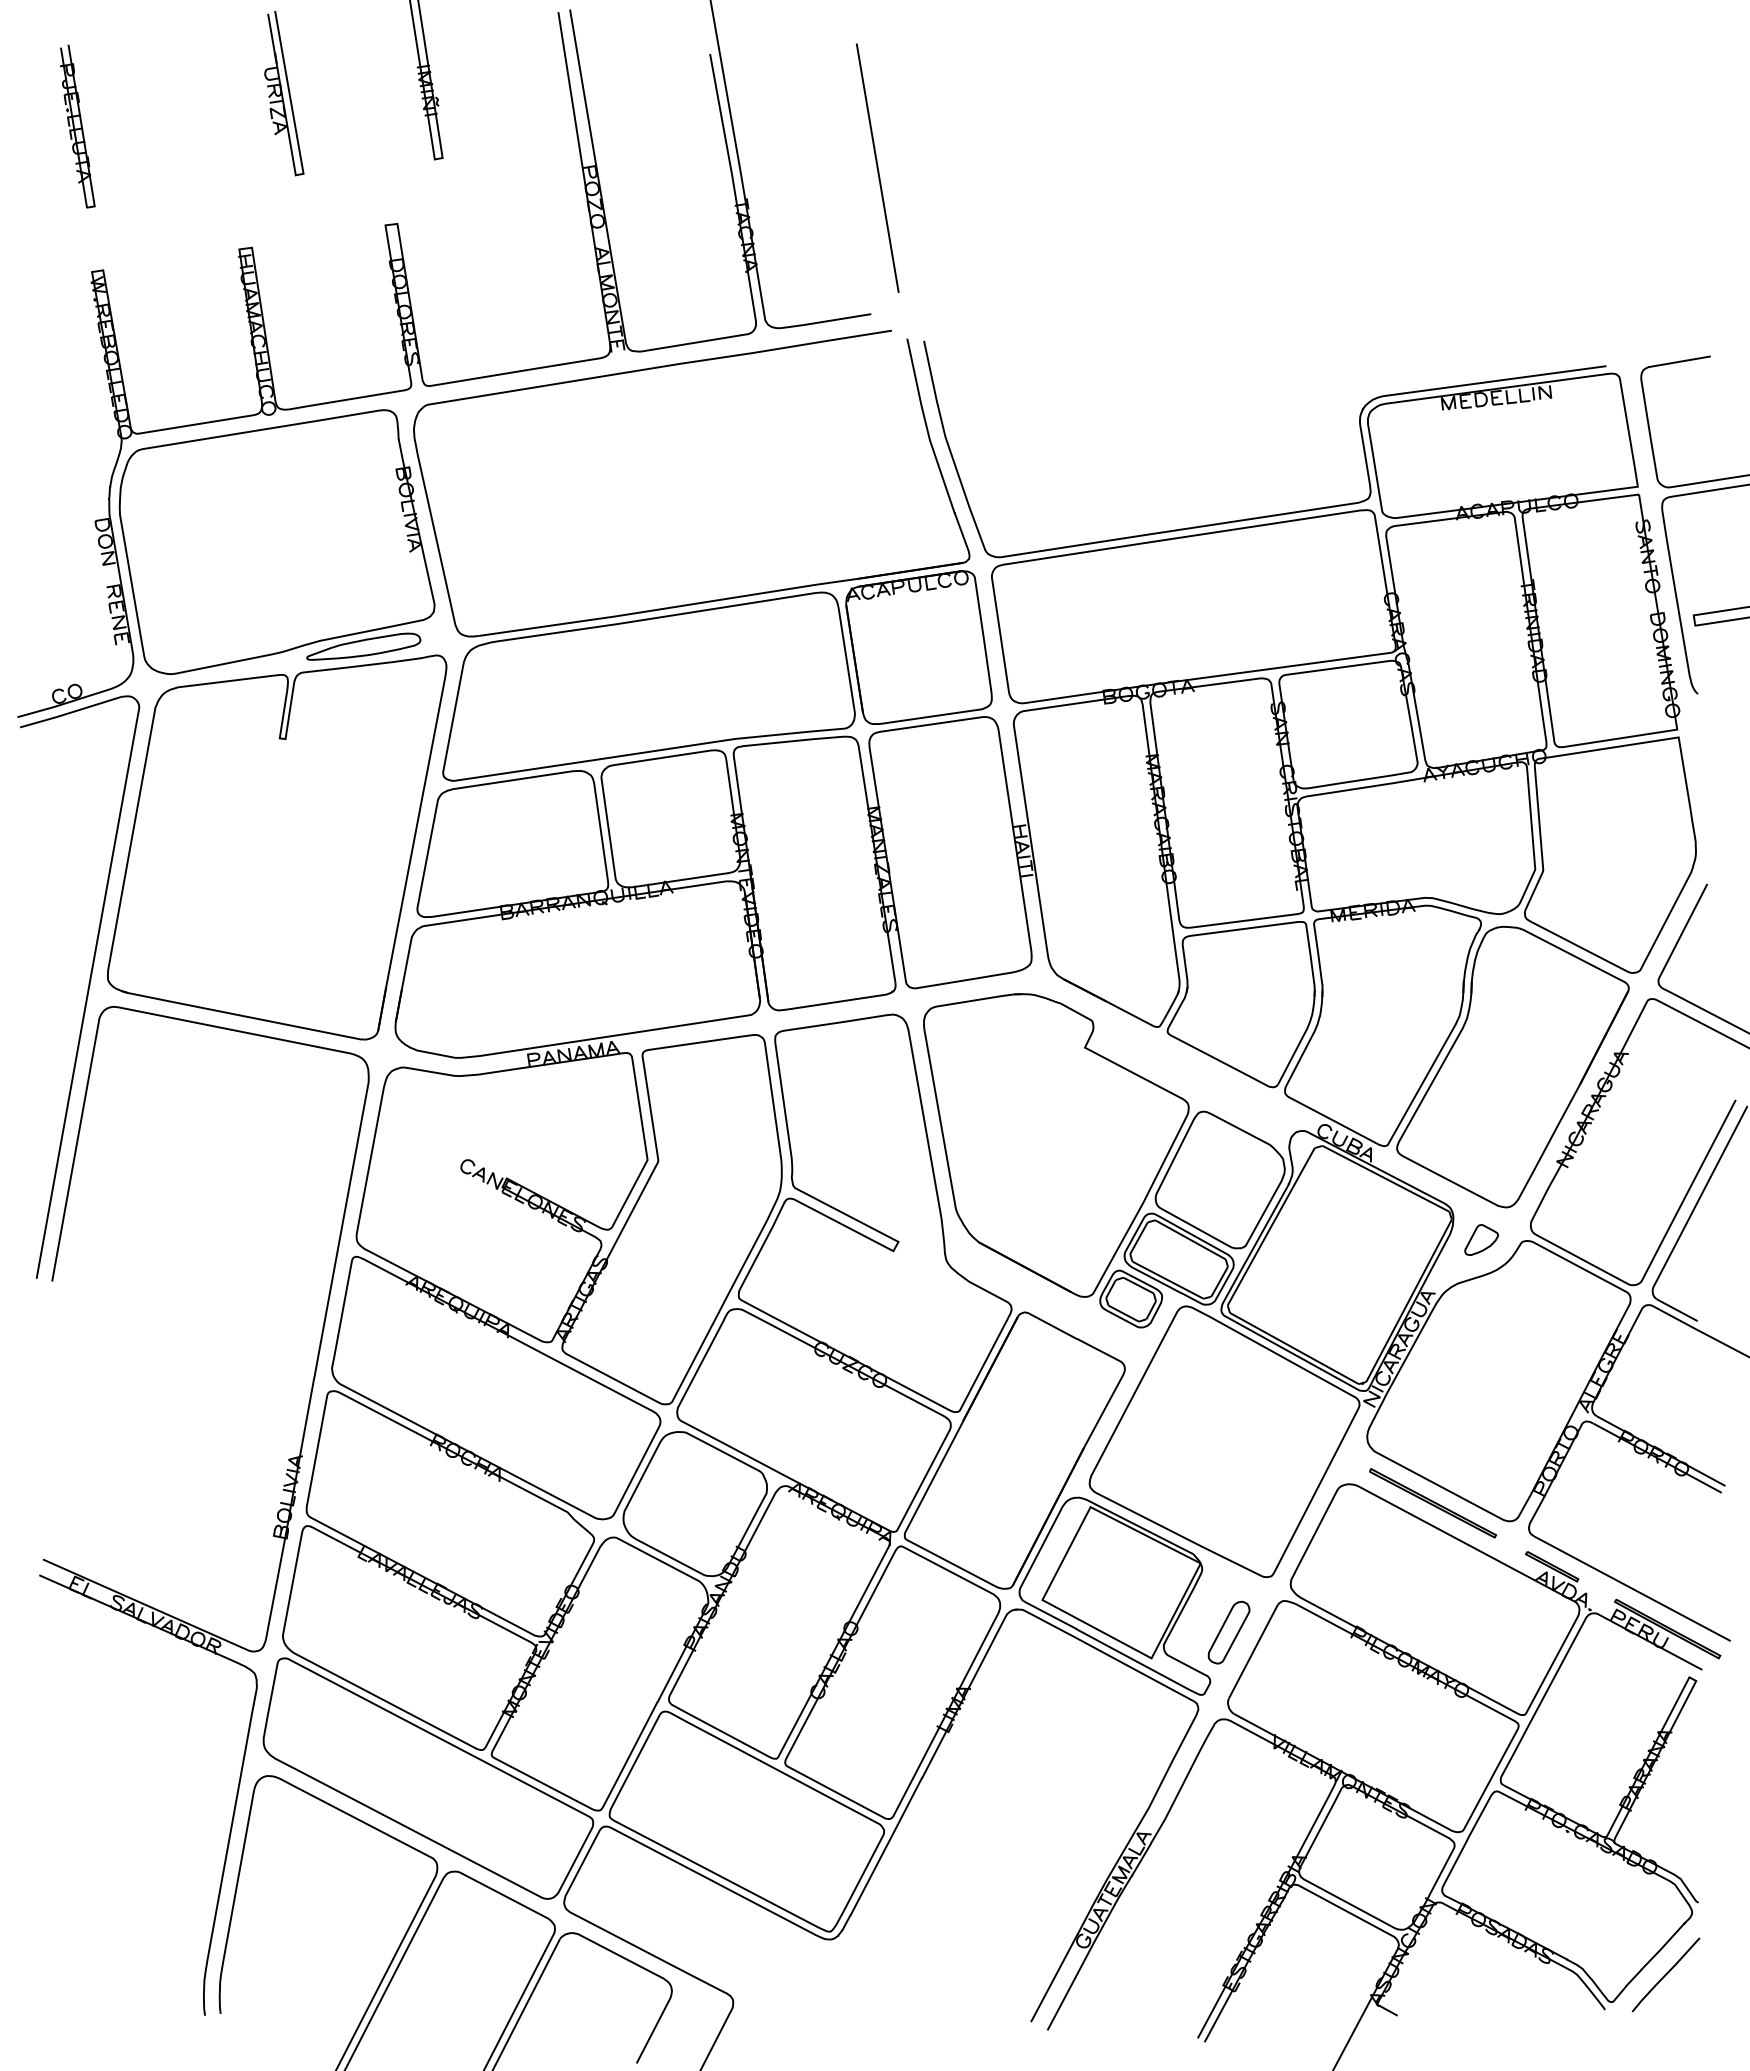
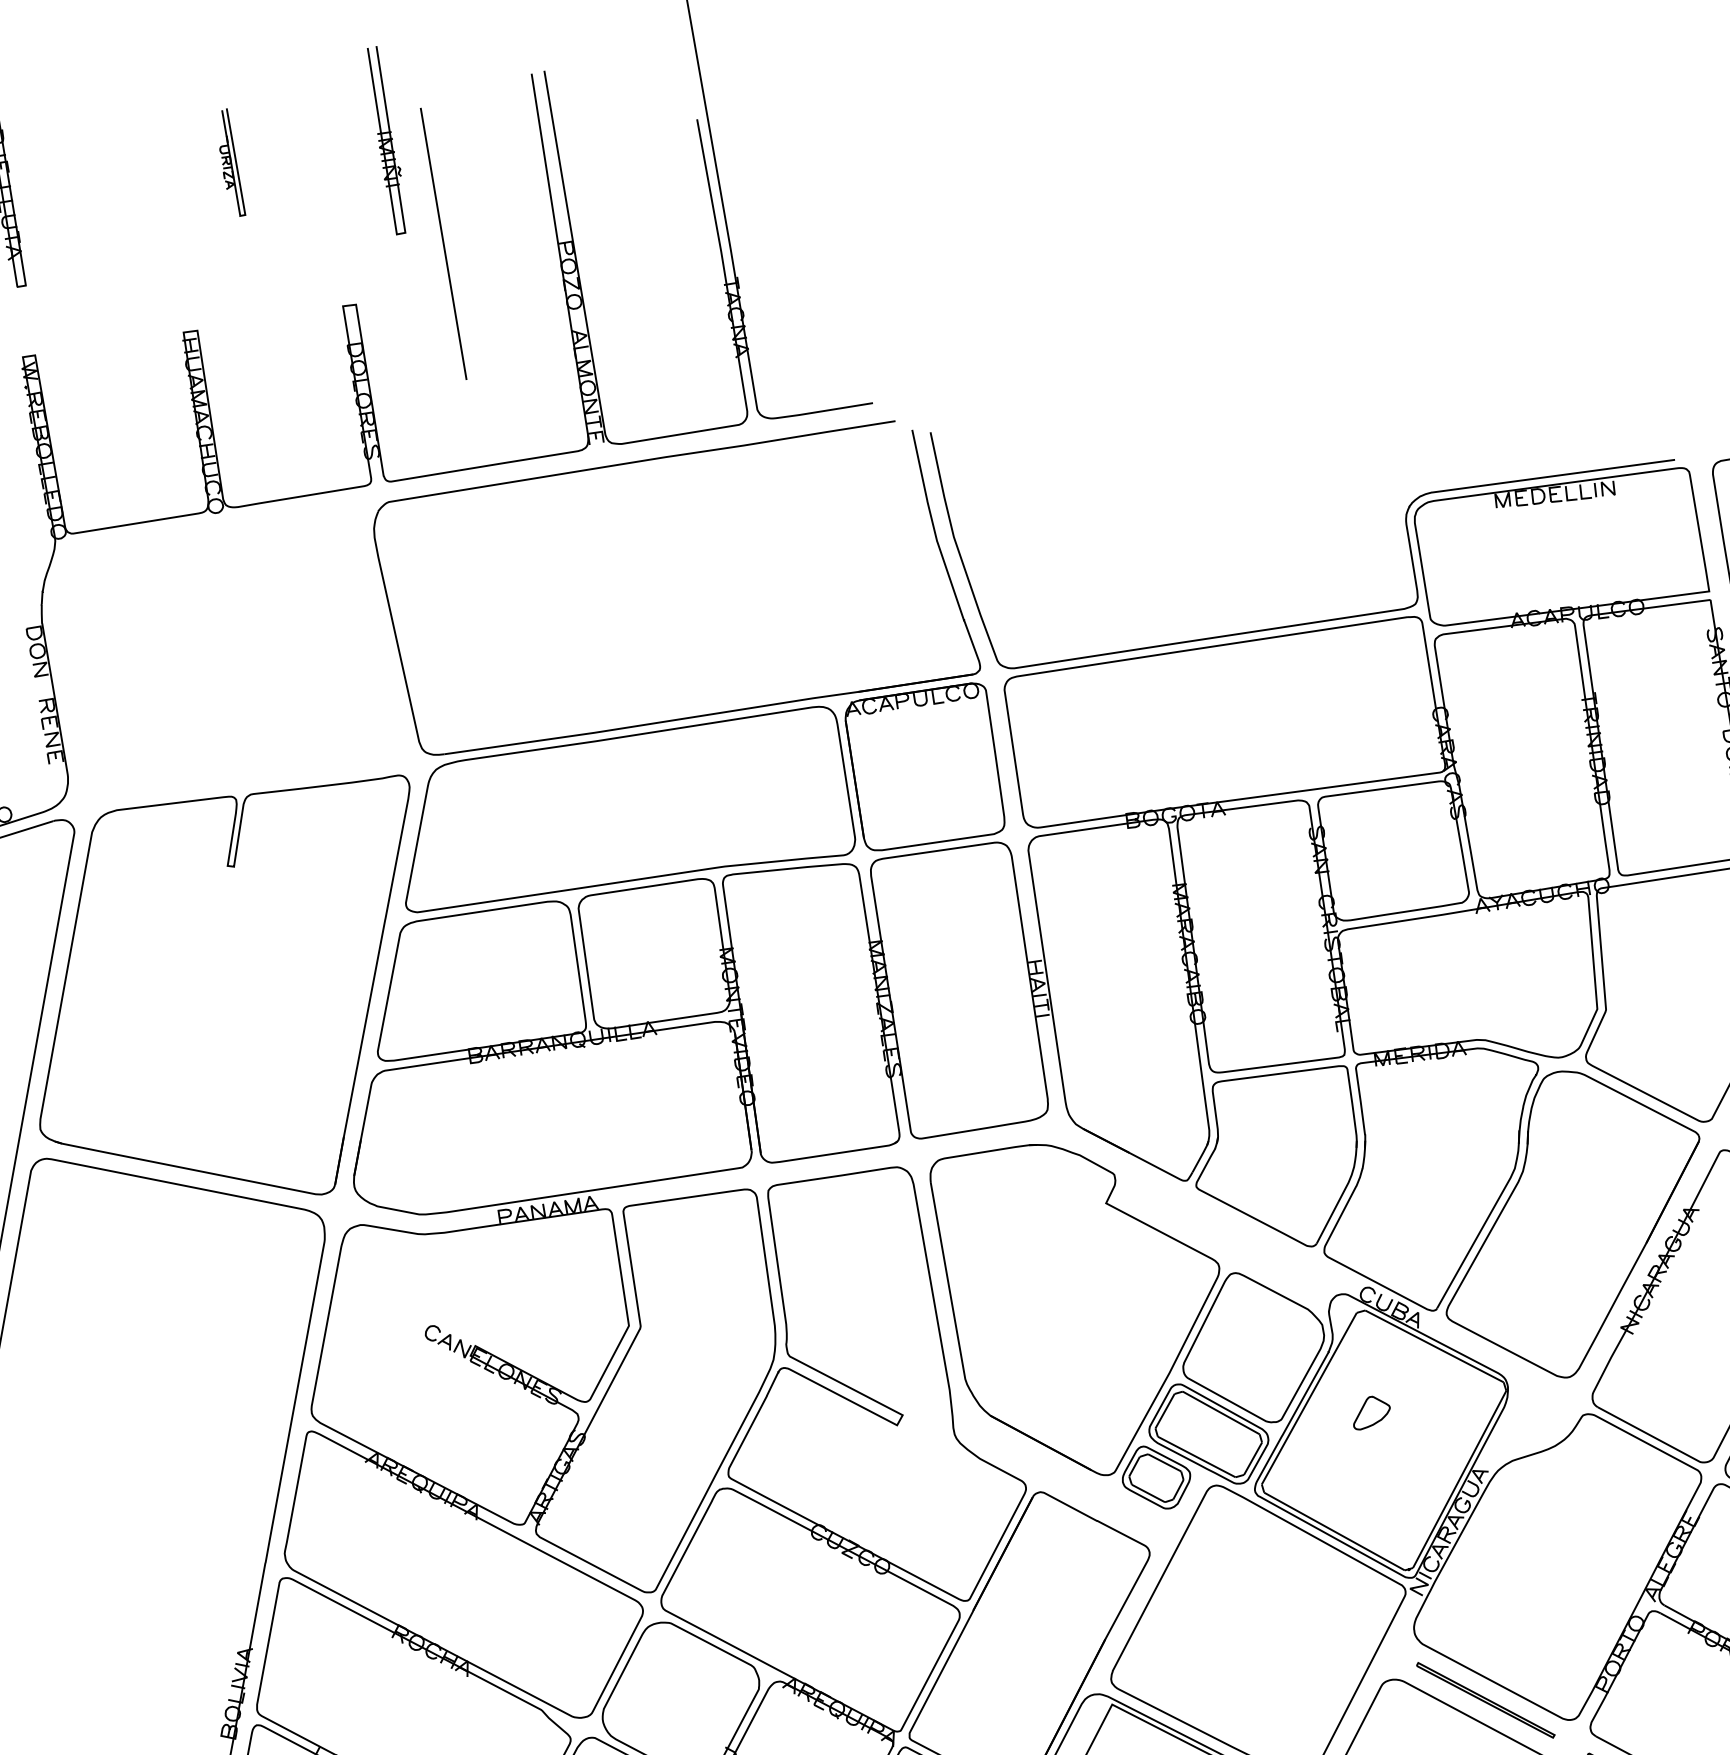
part: (284, 93) -> (232, 162), size x0.6
line: (877, 167) -> (443, 243), moved
part: (276, 542) -> (224, 652), removed
part: (1481, 1239) -> (1371, 1412), moved

